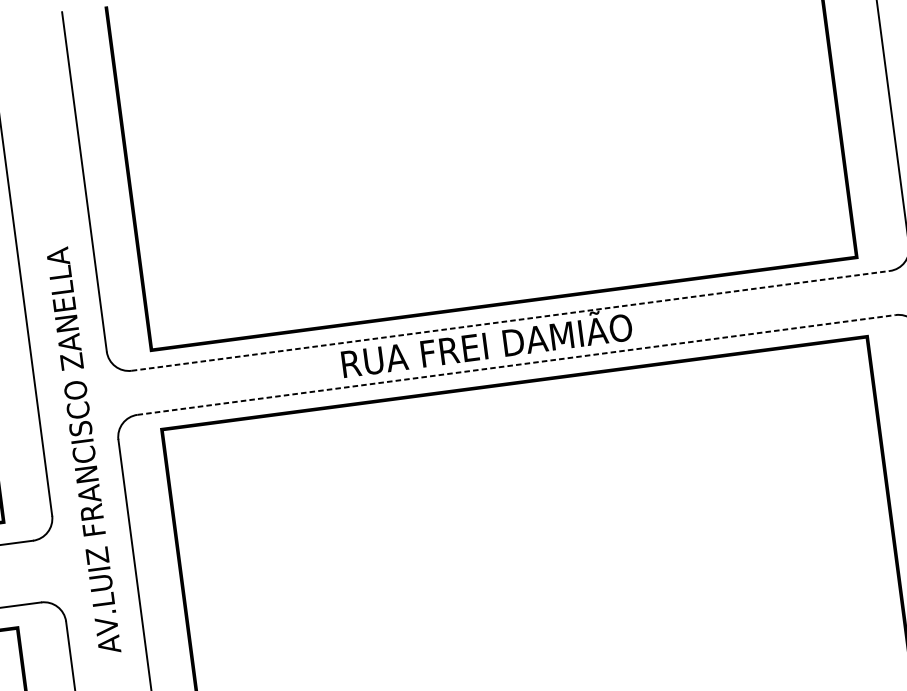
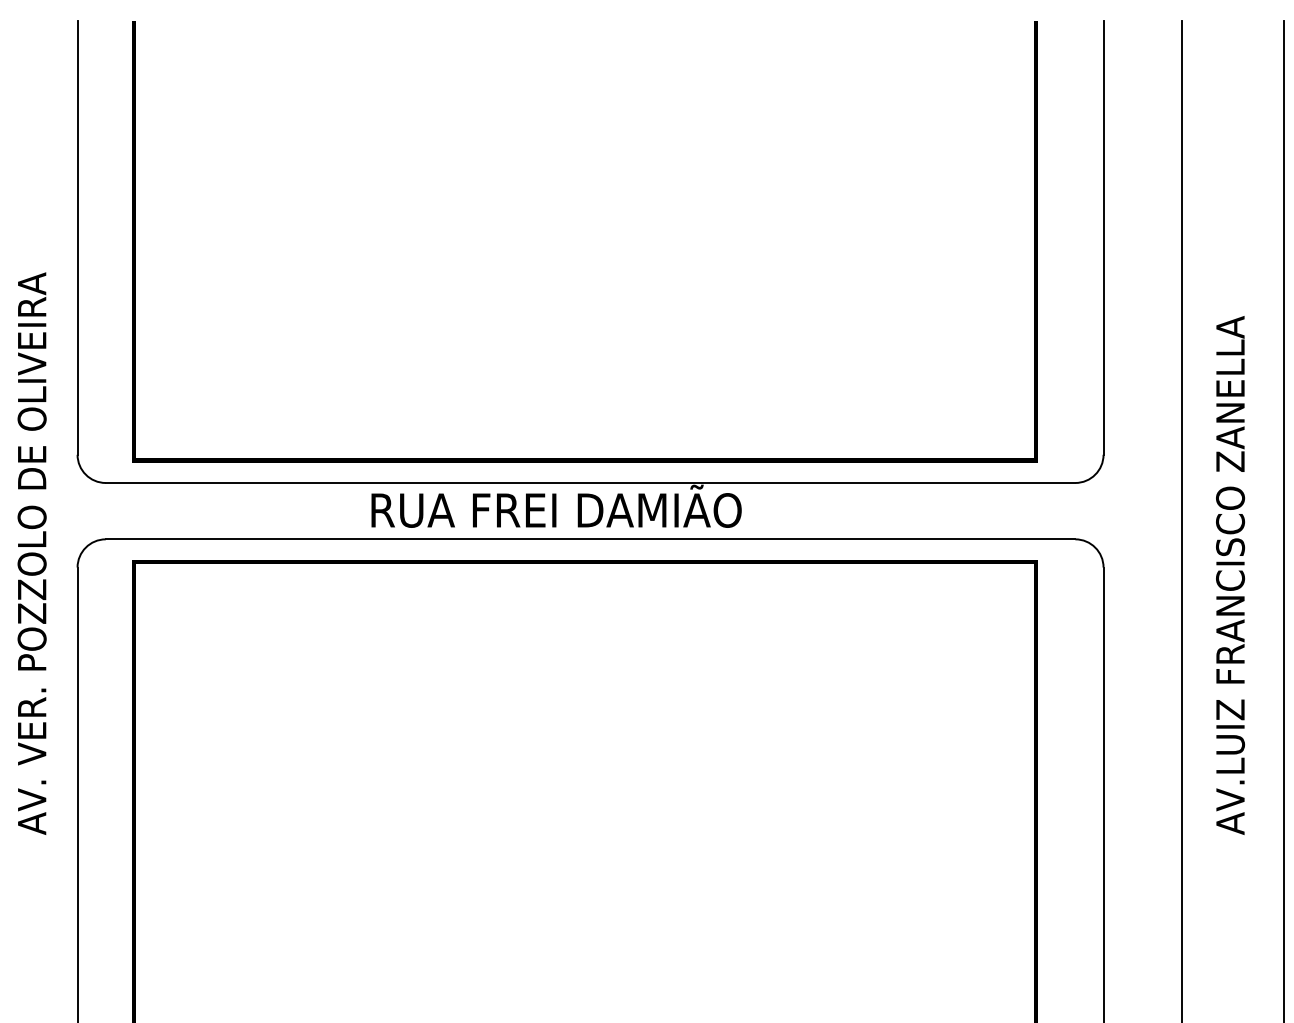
line: (510, 320) -> (590, 482), dashed -> solid
line: (516, 365) -> (590, 539), dashed -> solid
text: (77, 409) -> (31, 522), AV.LUIZ FRANCISCO ZANELLA -> AV. VER. POZZOLO DE OLIVEIRA

